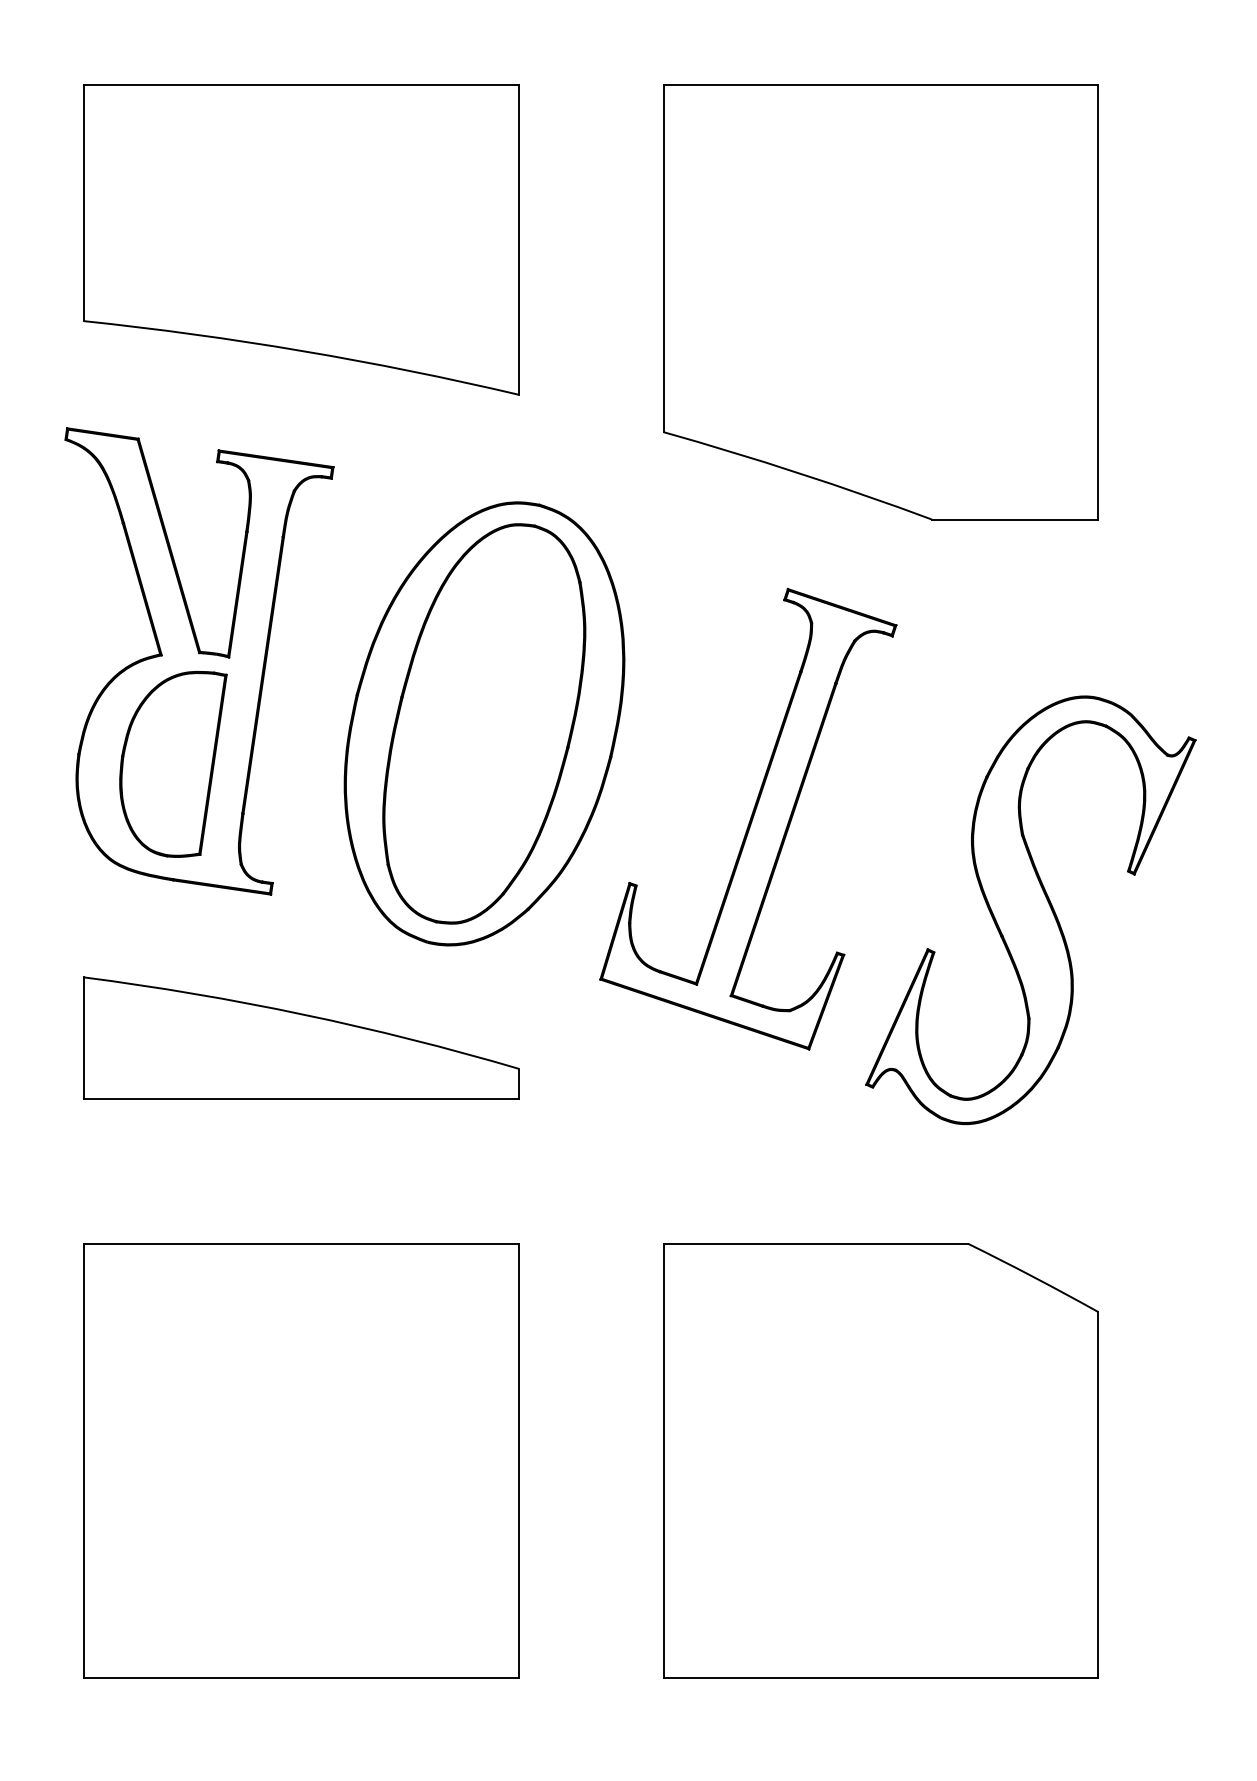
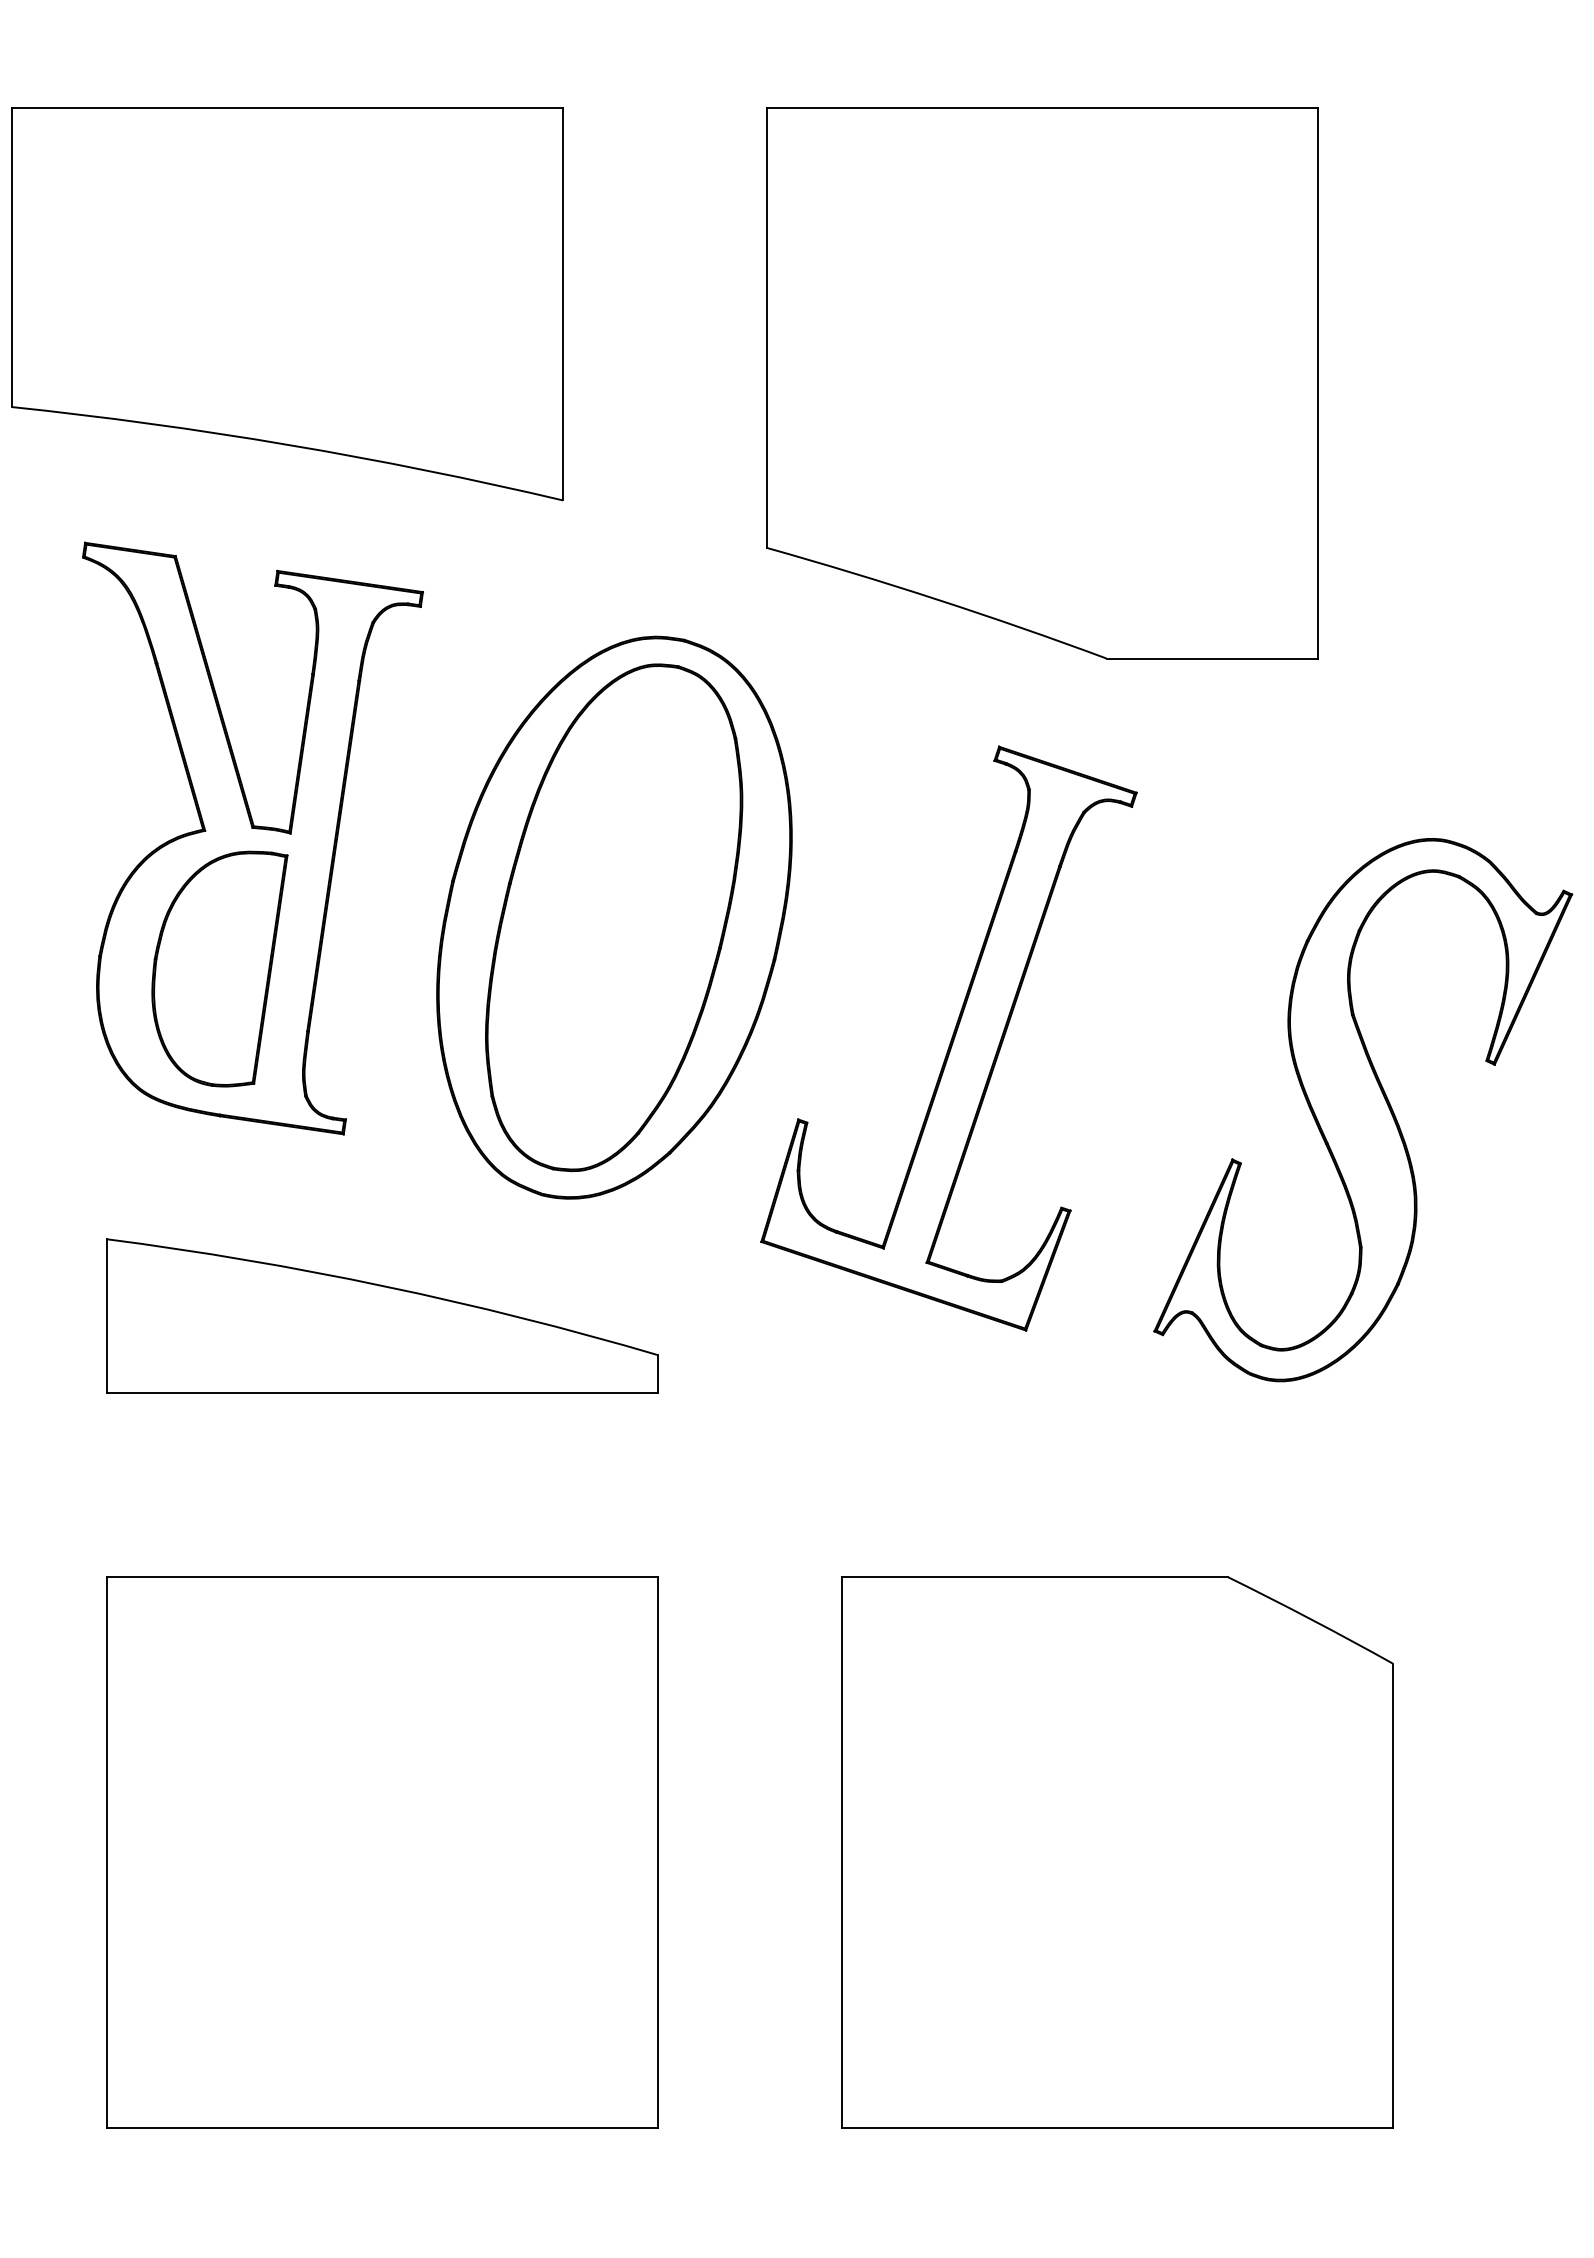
part: (301, 240) -> (287, 304), moved
part: (881, 302) -> (1042, 383), moved
part: (1031, 910) -> (1363, 1110), moved

